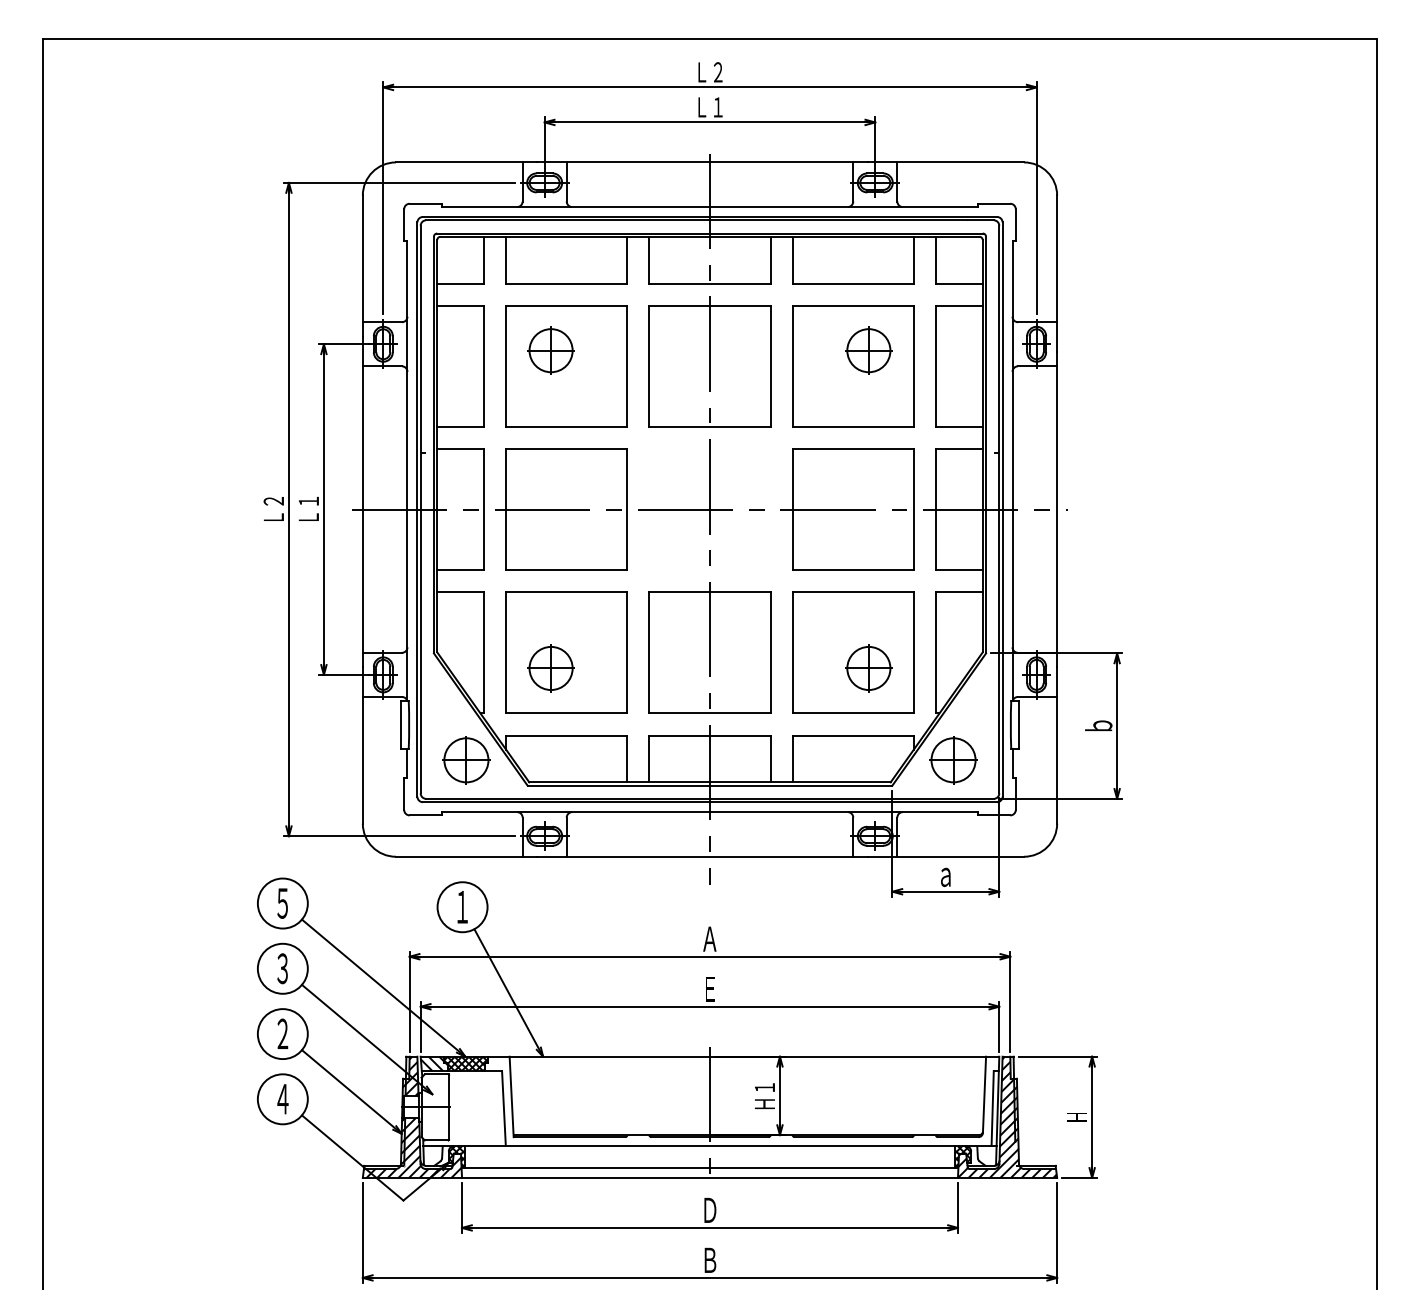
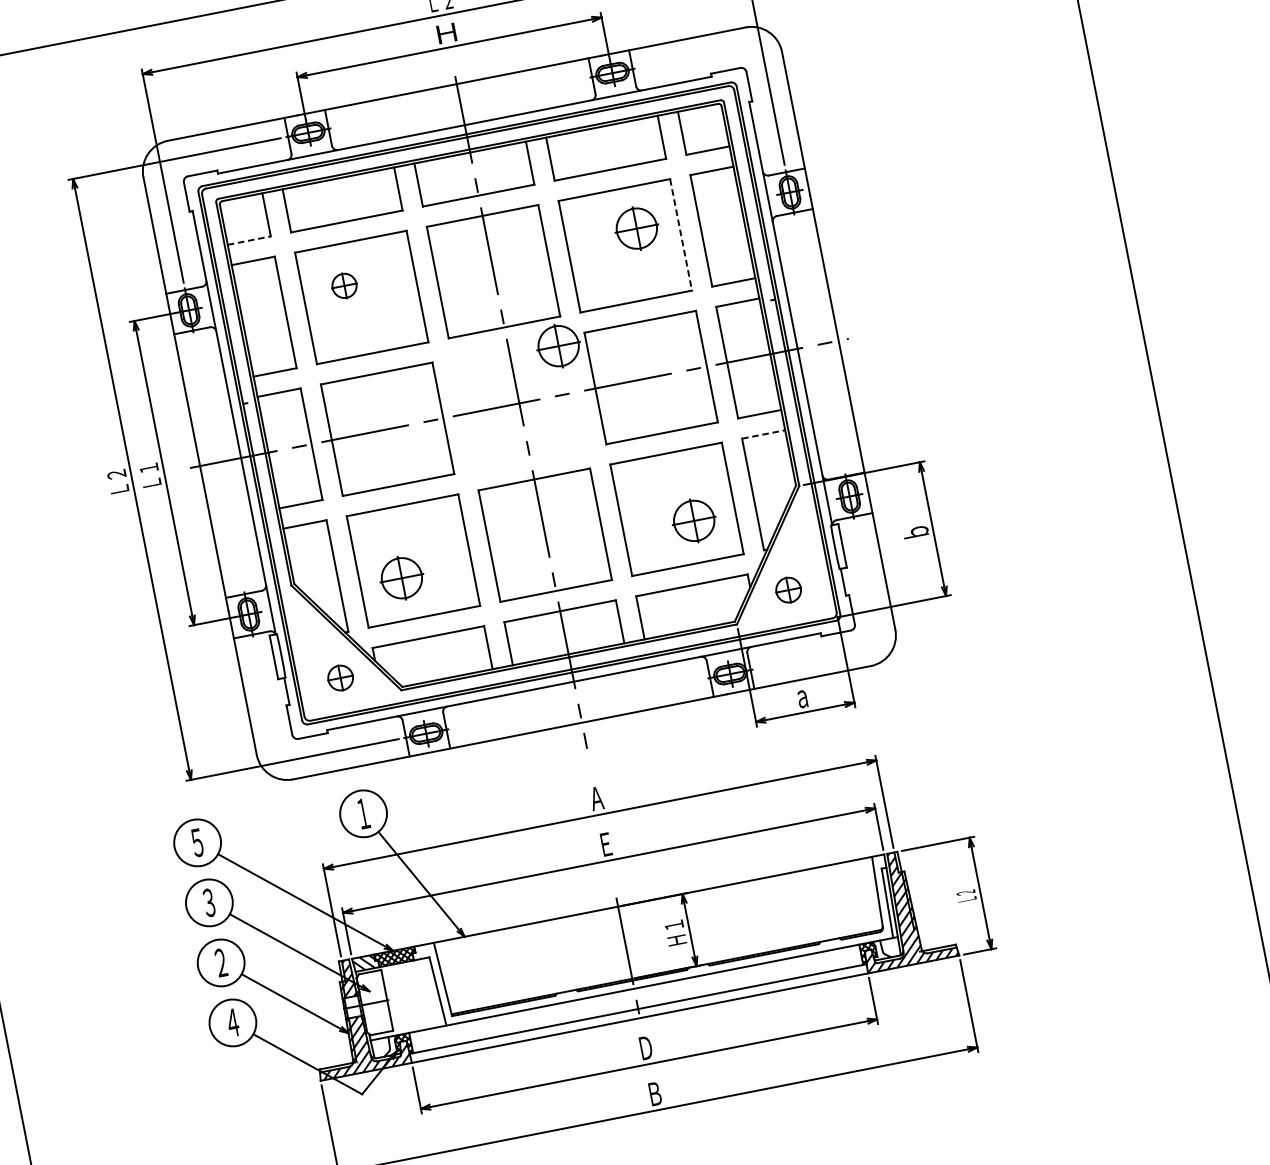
text: (710, 107) -> (447, 33), Ｌ１ -> Ｈ
line: (461, 283) -> (250, 240), solid -> dashed
part: (550, 350) -> (343, 285), size x0.6
line: (913, 366) -> (680, 235), solid -> dashed
part: (762, 457) -> (558, 346), added
line: (959, 592) -> (763, 434), solid -> dashed
part: (466, 760) -> (340, 678), size x0.6
part: (953, 760) -> (788, 590), size x0.6
text: (1076, 1116) -> (966, 895), Ｈ -> Ｌ２

